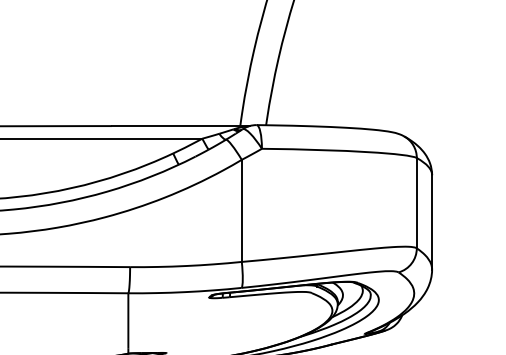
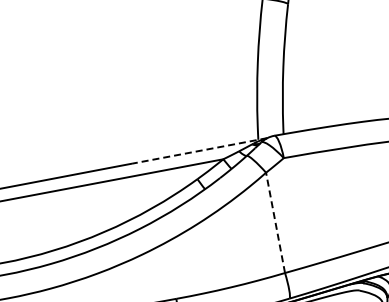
line: (180, 126) -> (199, 151), solid -> dashed
line: (241, 210) -> (275, 222), solid -> dashed

